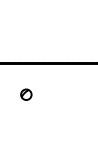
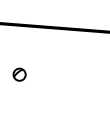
part: (26, 94) -> (19, 74), moved

